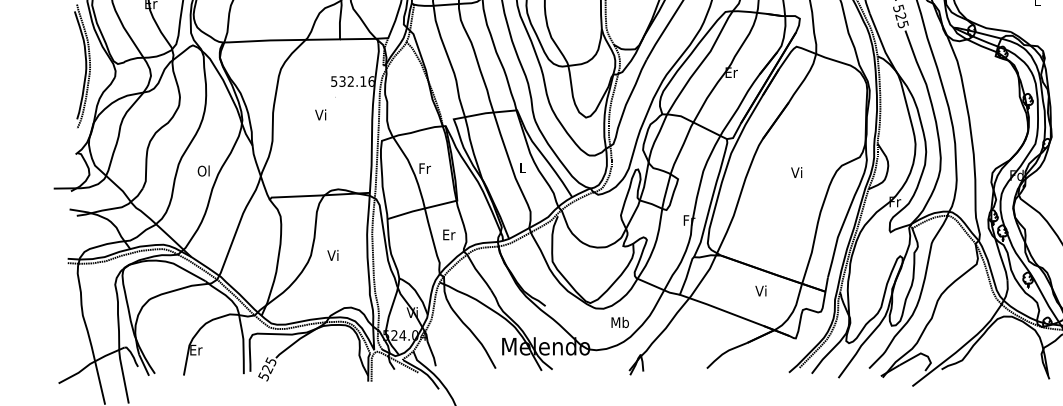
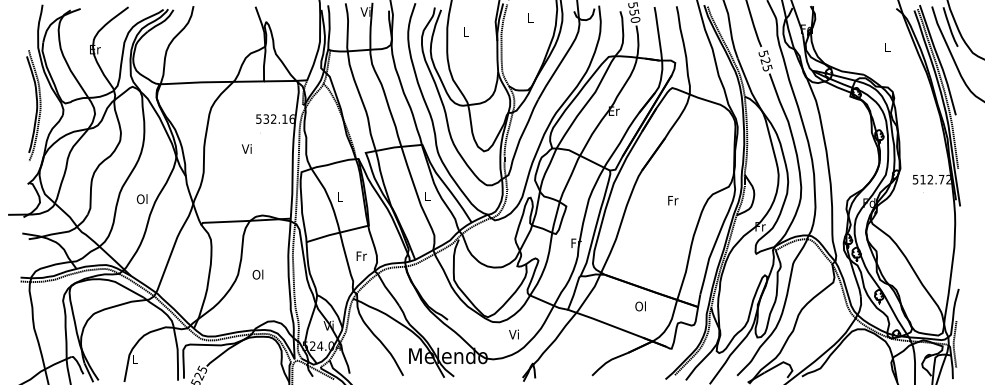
text: (425, 168) -> (340, 196), Fr -> L
text: (796, 172) -> (672, 200), Vi -> Fr
text: (448, 234) -> (361, 255), Er -> Fr
text: (332, 255) -> (257, 274), Vi -> Ol
text: (761, 291) -> (640, 306), Vi -> Ol
text: (620, 322) -> (514, 334), Mb -> Vi
text: (196, 349) -> (135, 358), Er -> L

